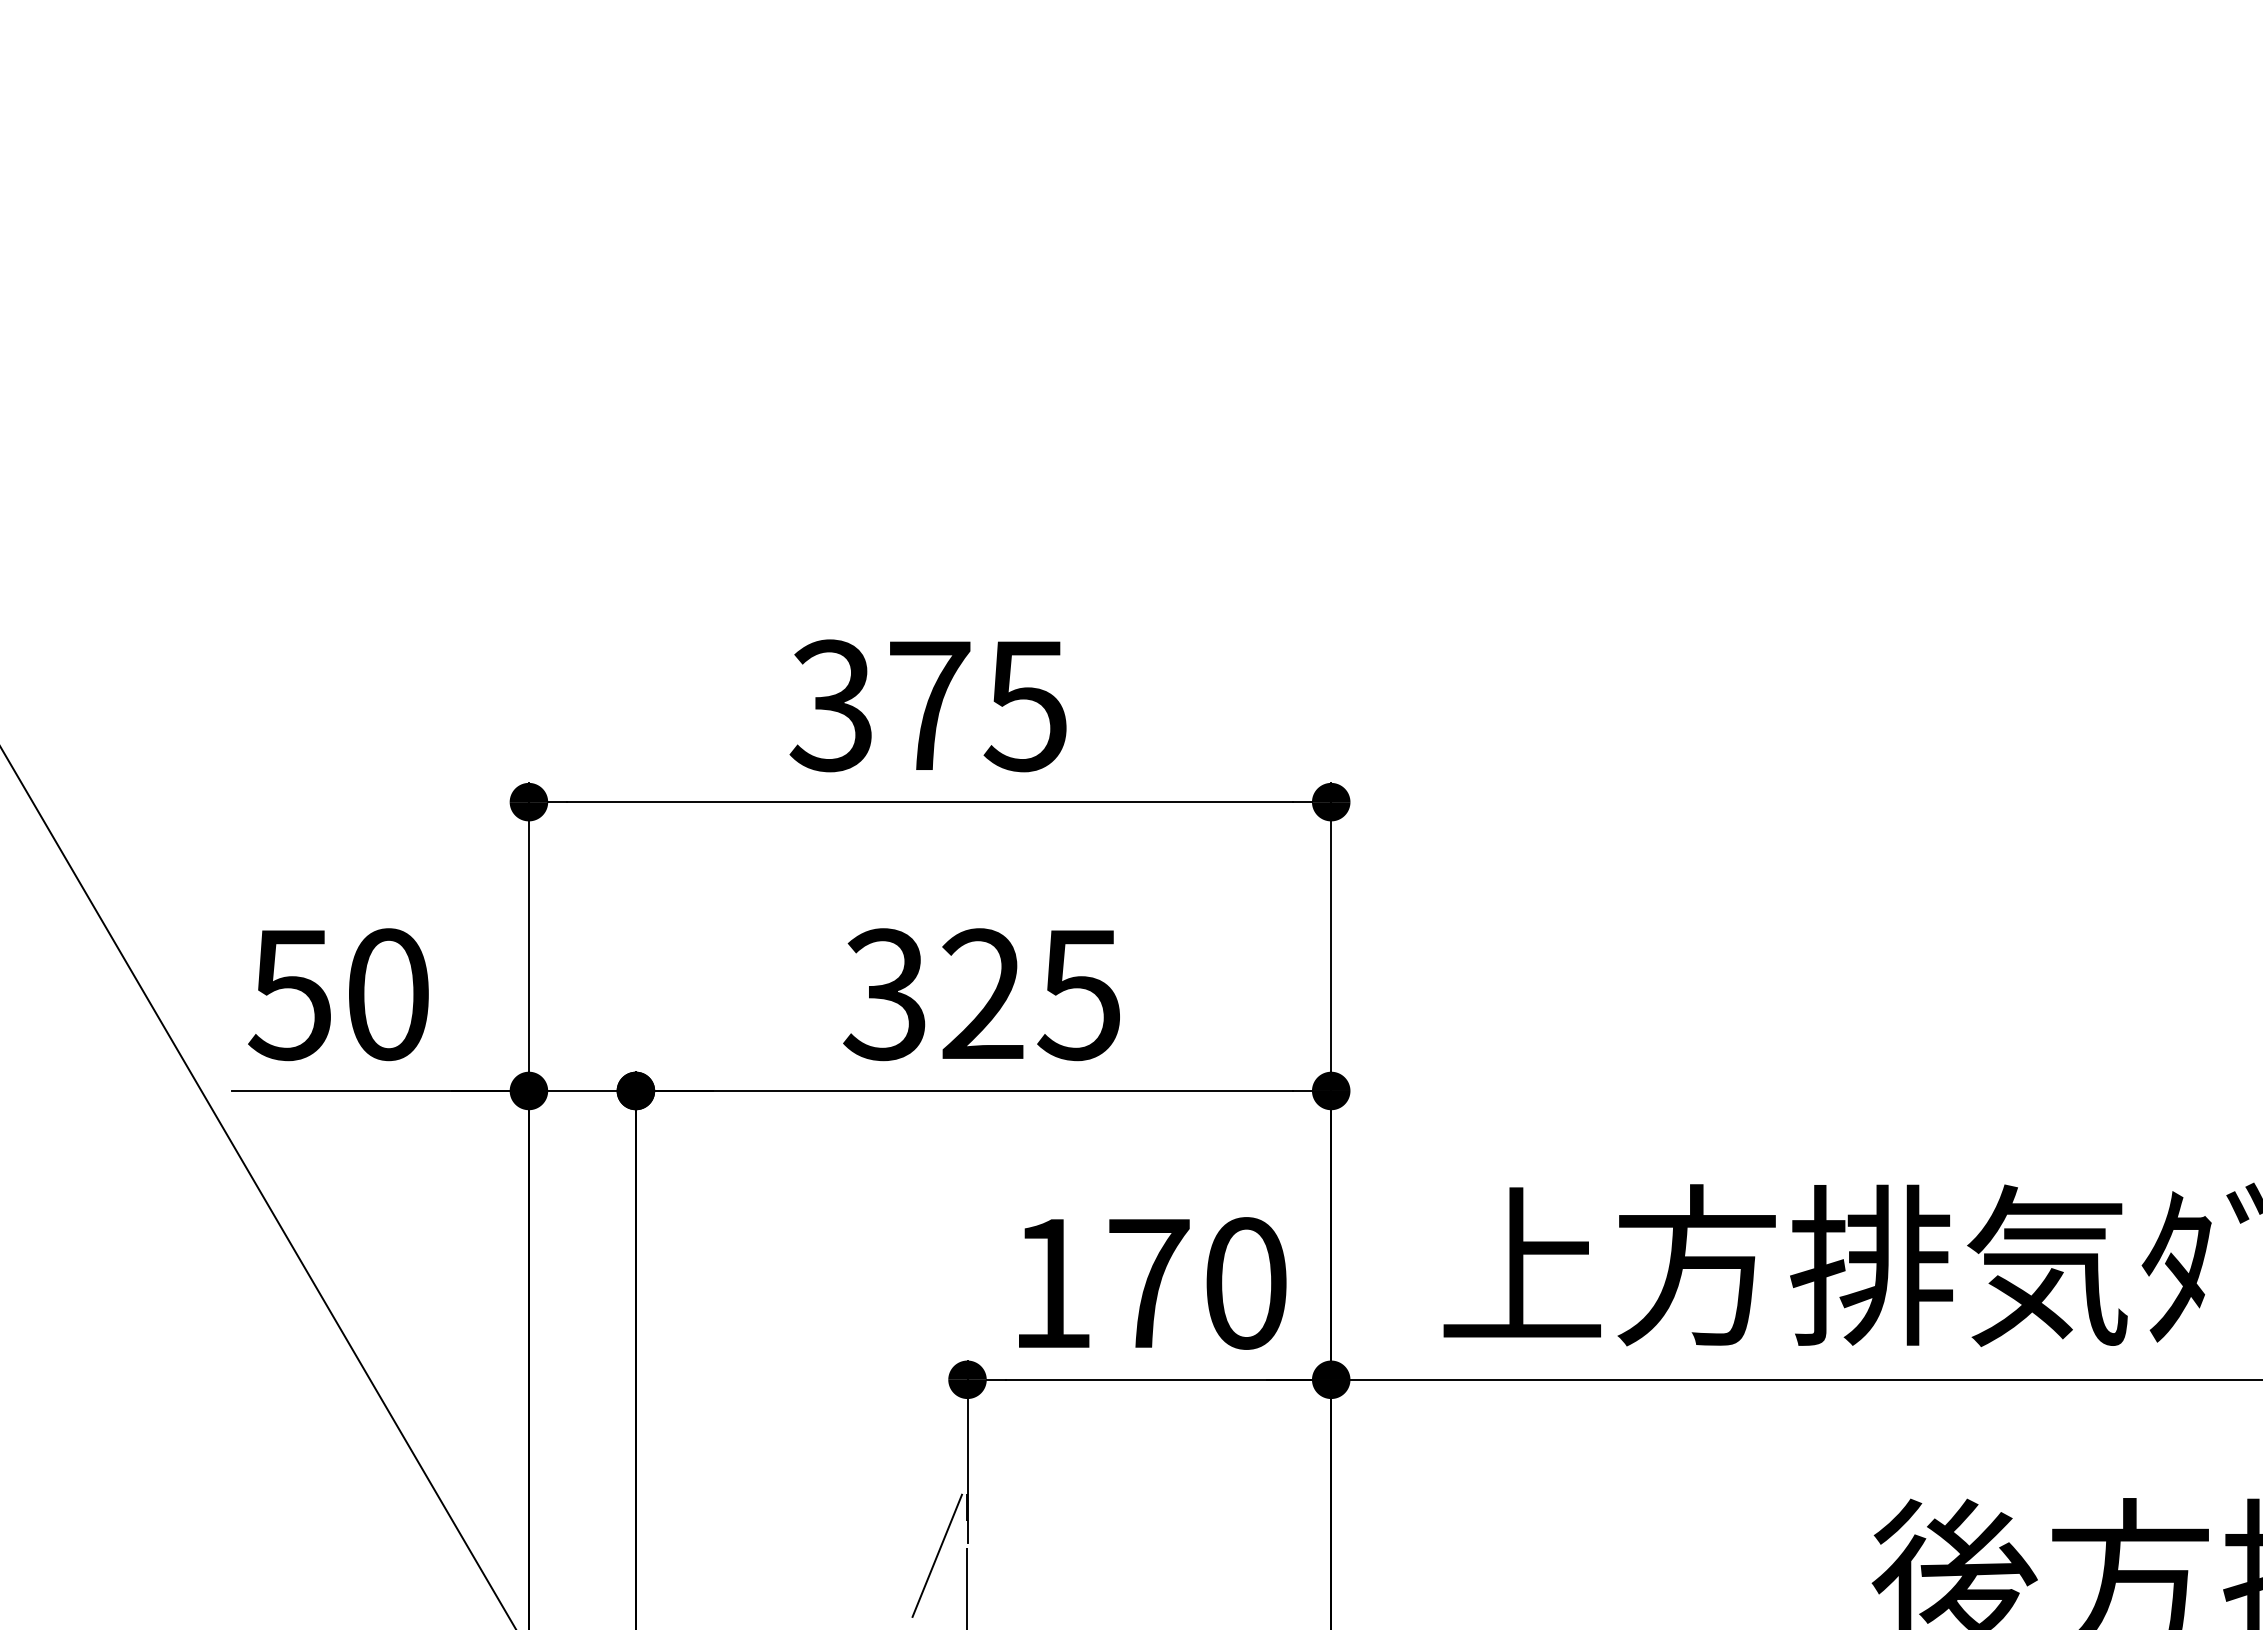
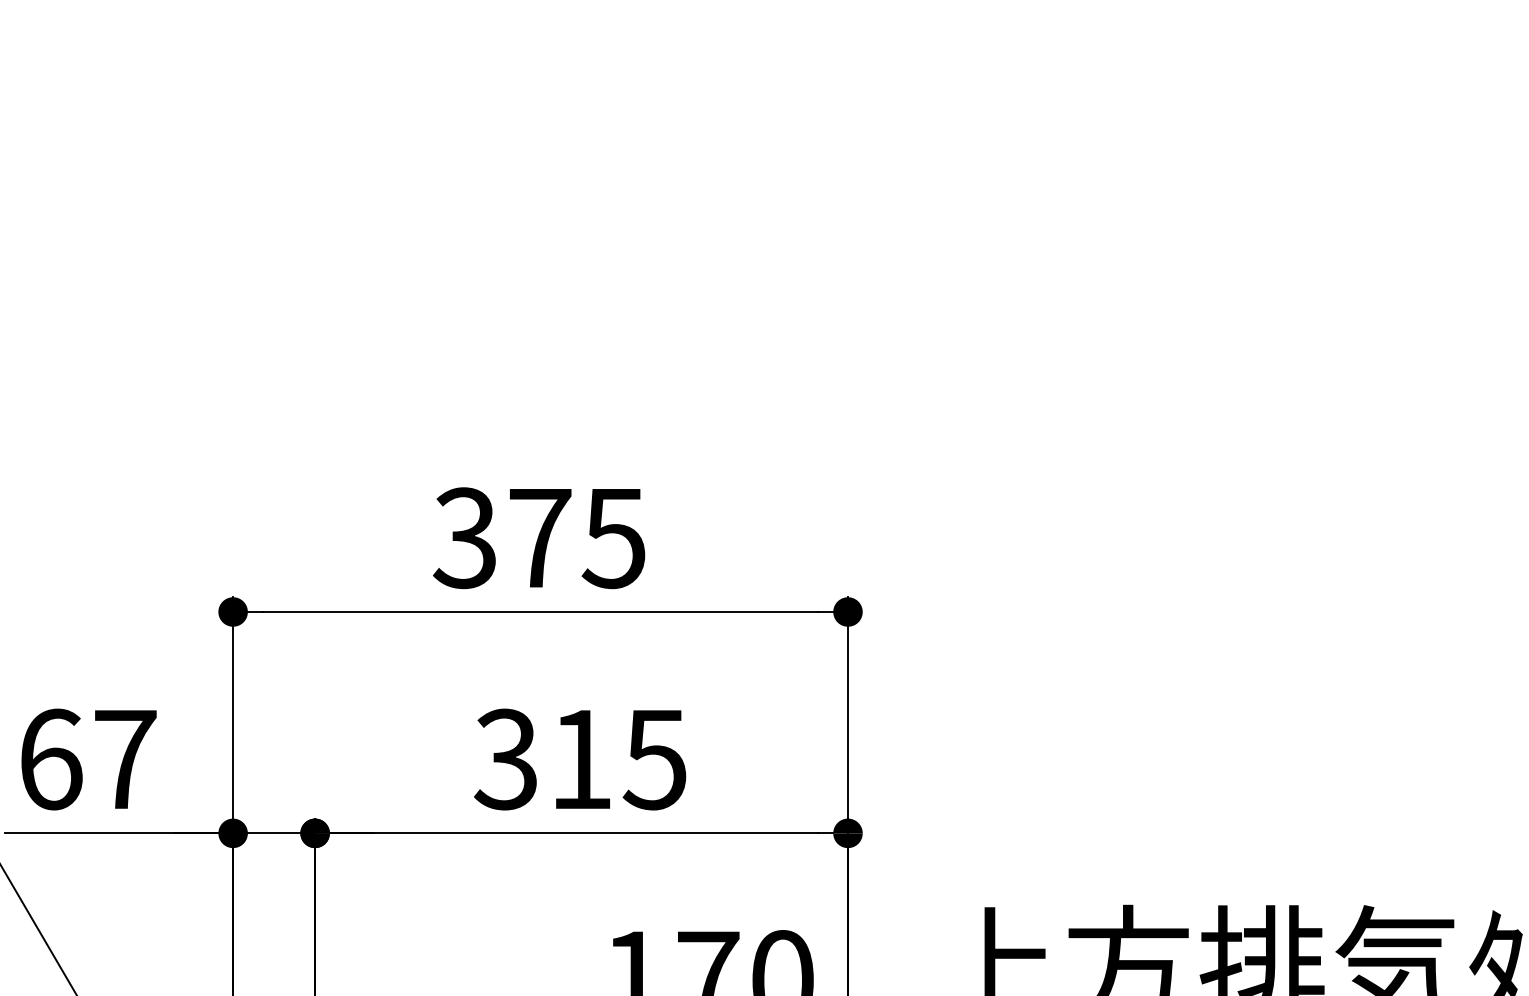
text: (982, 993) -> (580, 758), 325 -> 315
text: (338, 994) -> (87, 759), 50 -> 67

